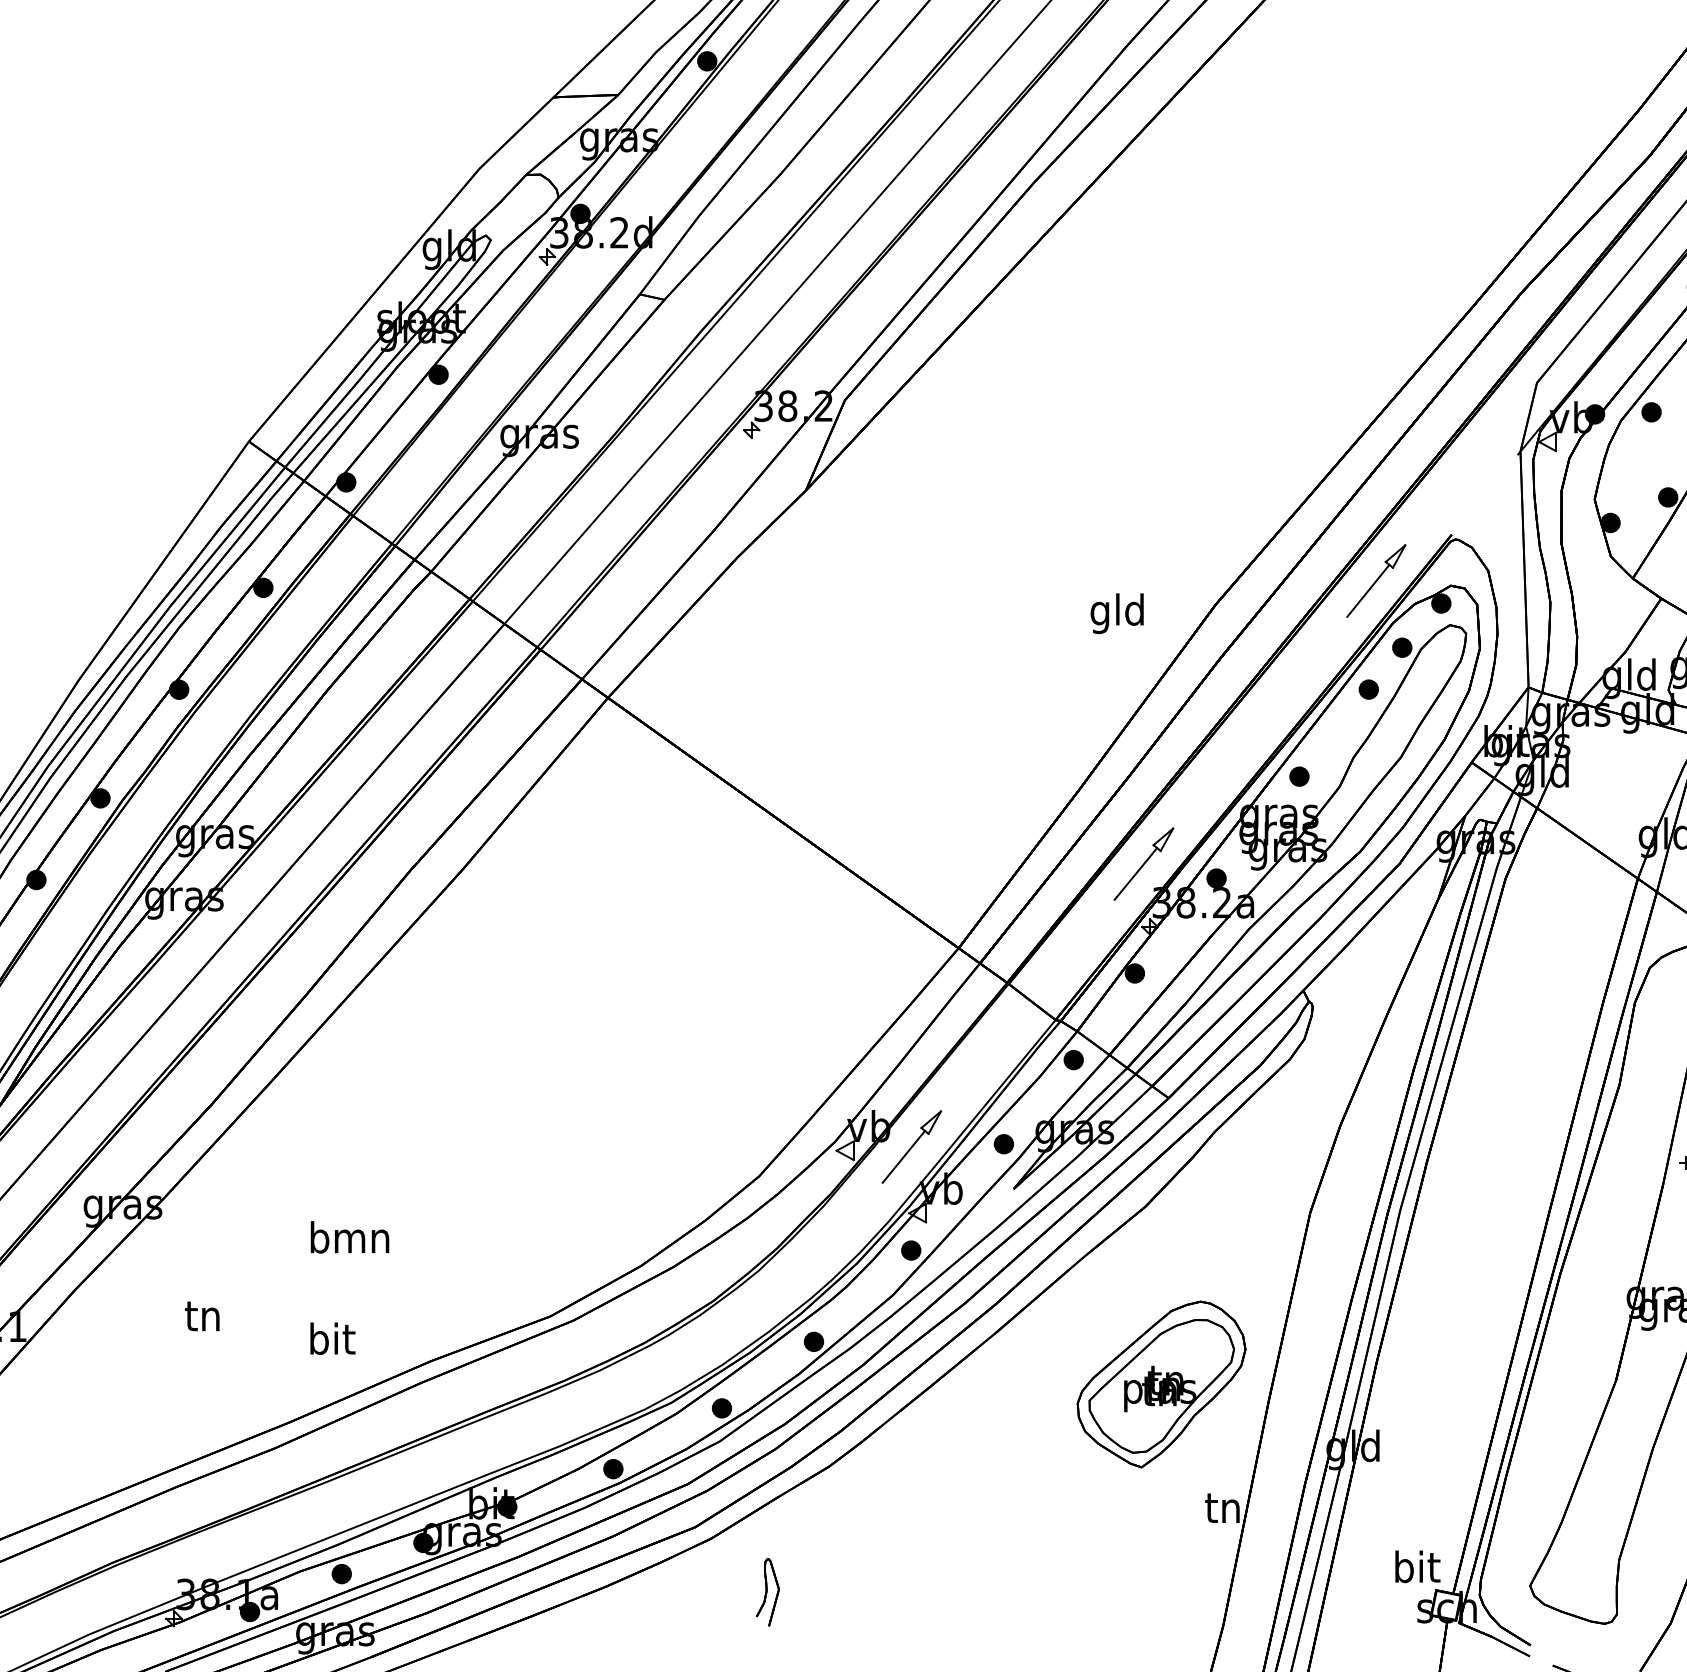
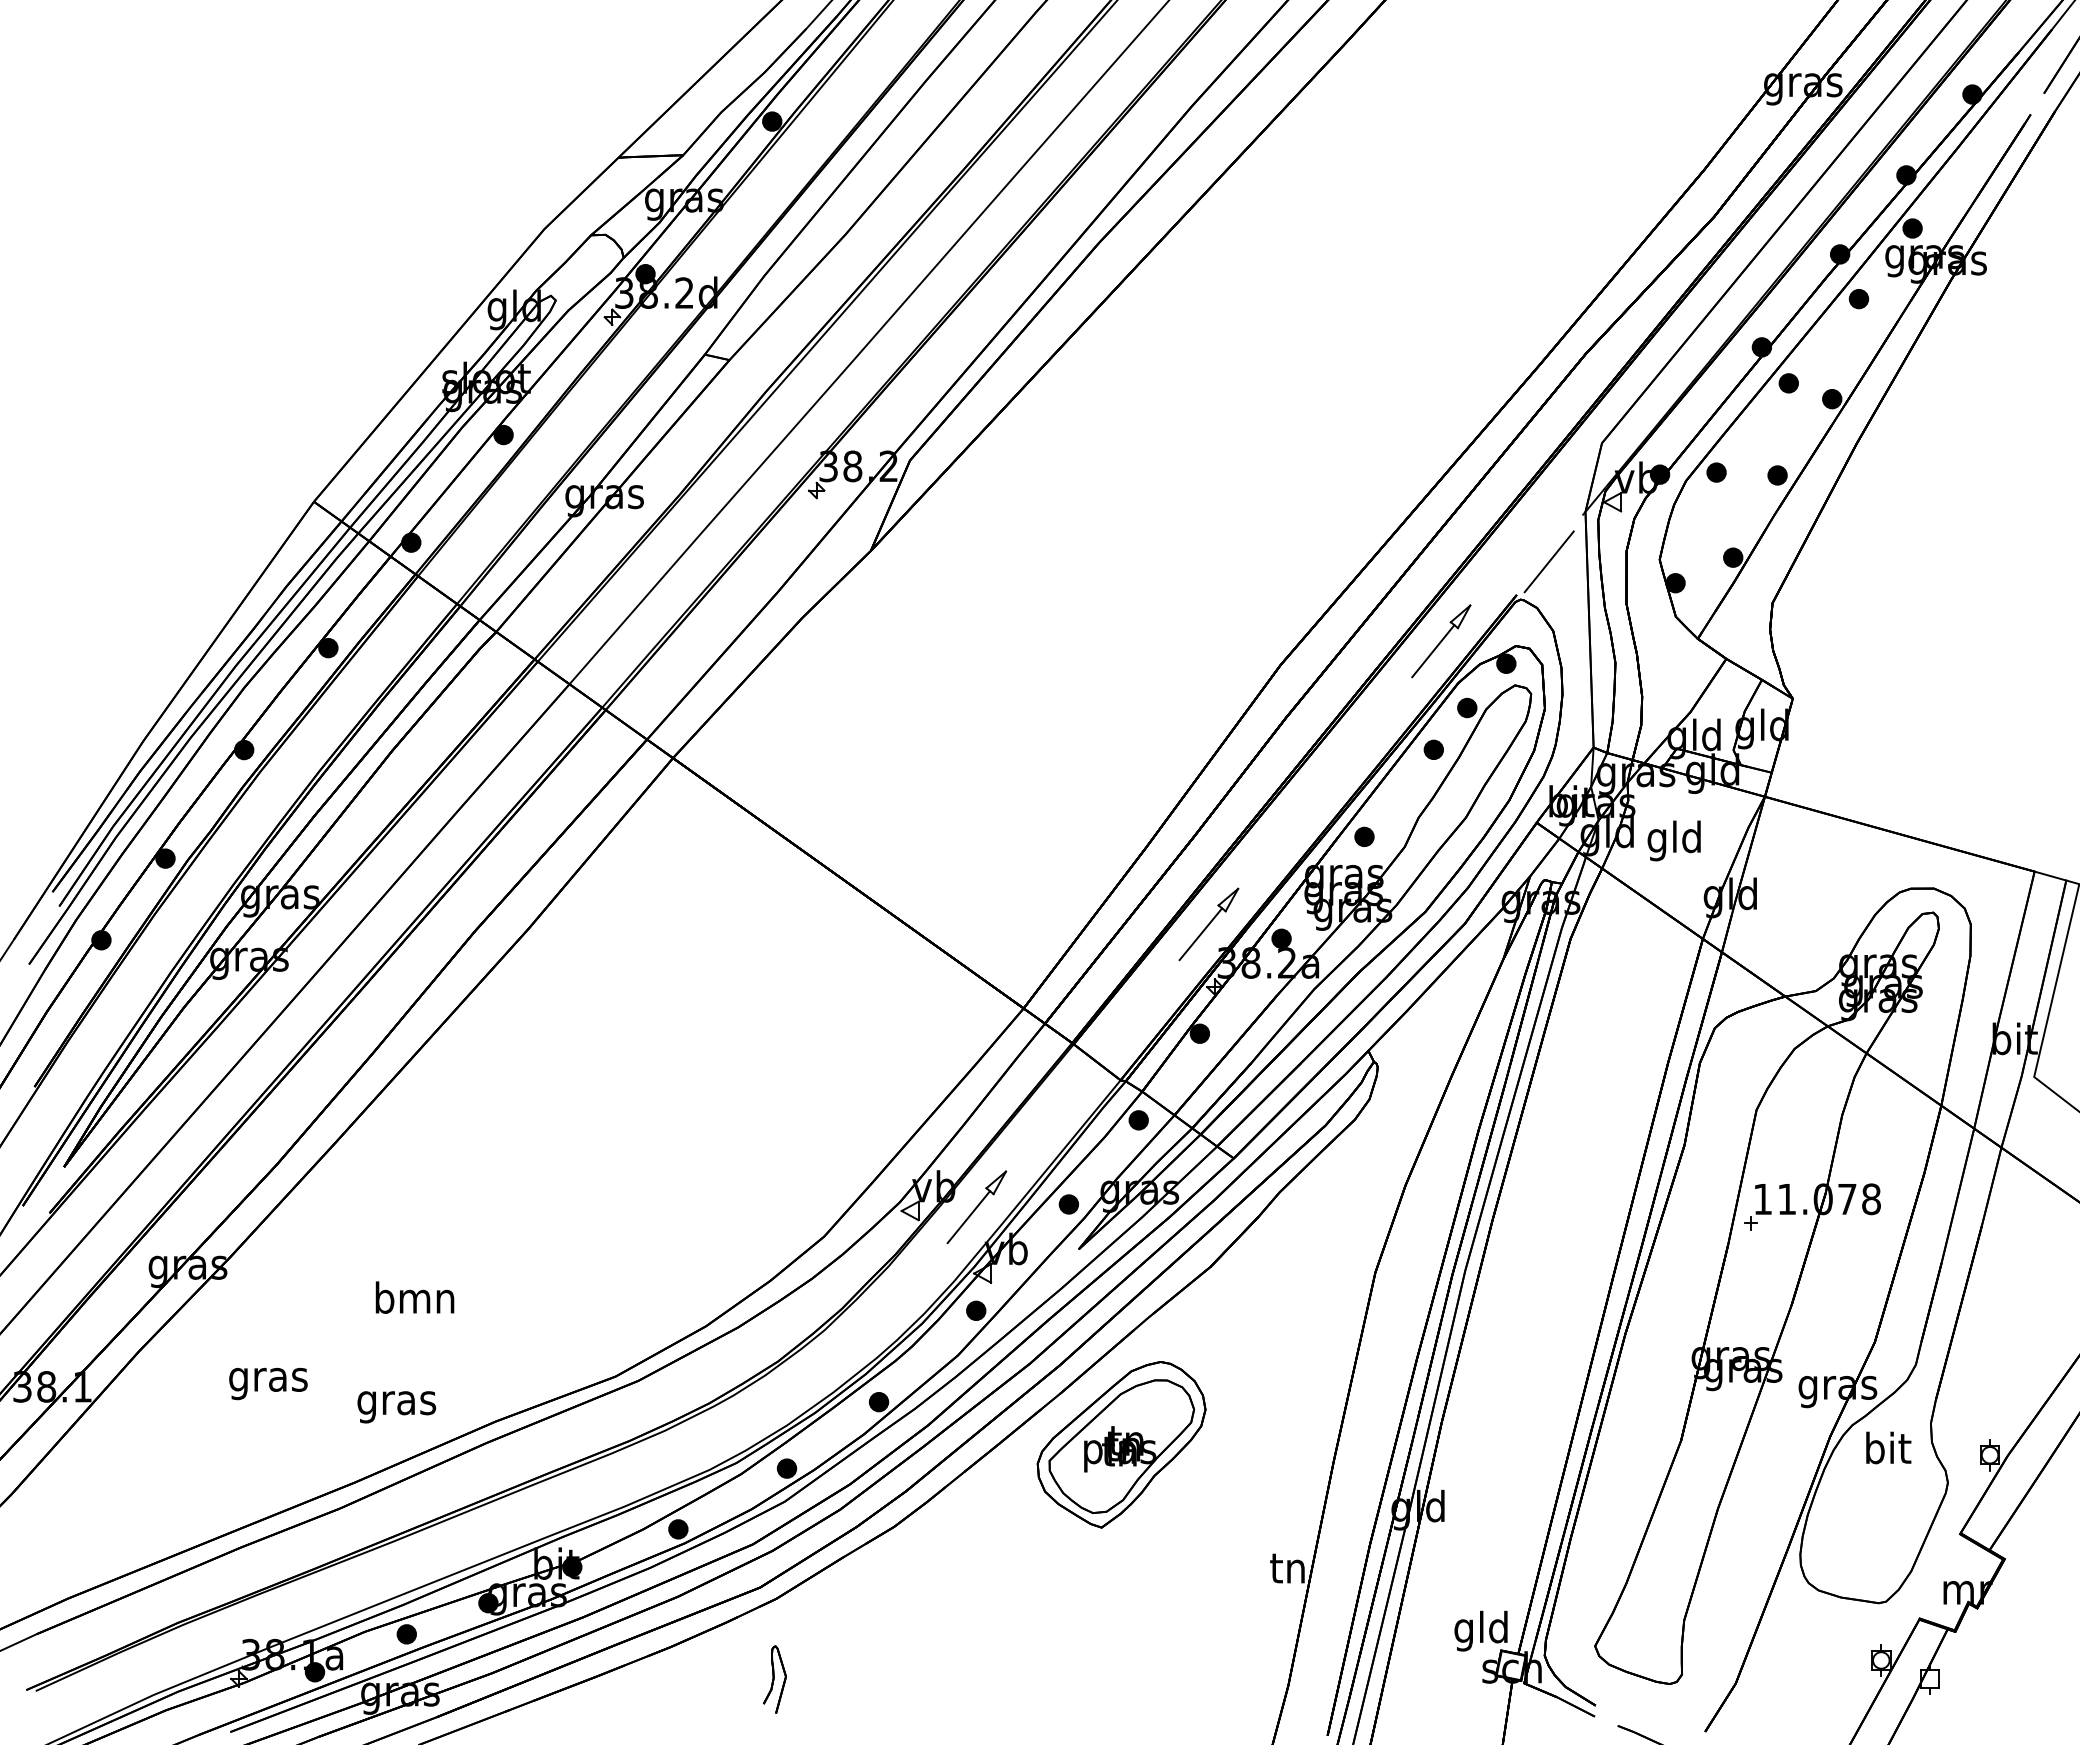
line: (1483, 501) -> (1548, 561), added
text: (1116, 613) -> (1673, 840), moved
text: (203, 1320) -> (268, 1380), tn -> gras
text: (331, 1342) -> (396, 1402), bit -> gras
part: (1161, 1384) -> (1121, 1444), moved
text: (1415, 1570) -> (1480, 1630), bit -> gld
part: (767, 1592) -> (774, 1679), moved

